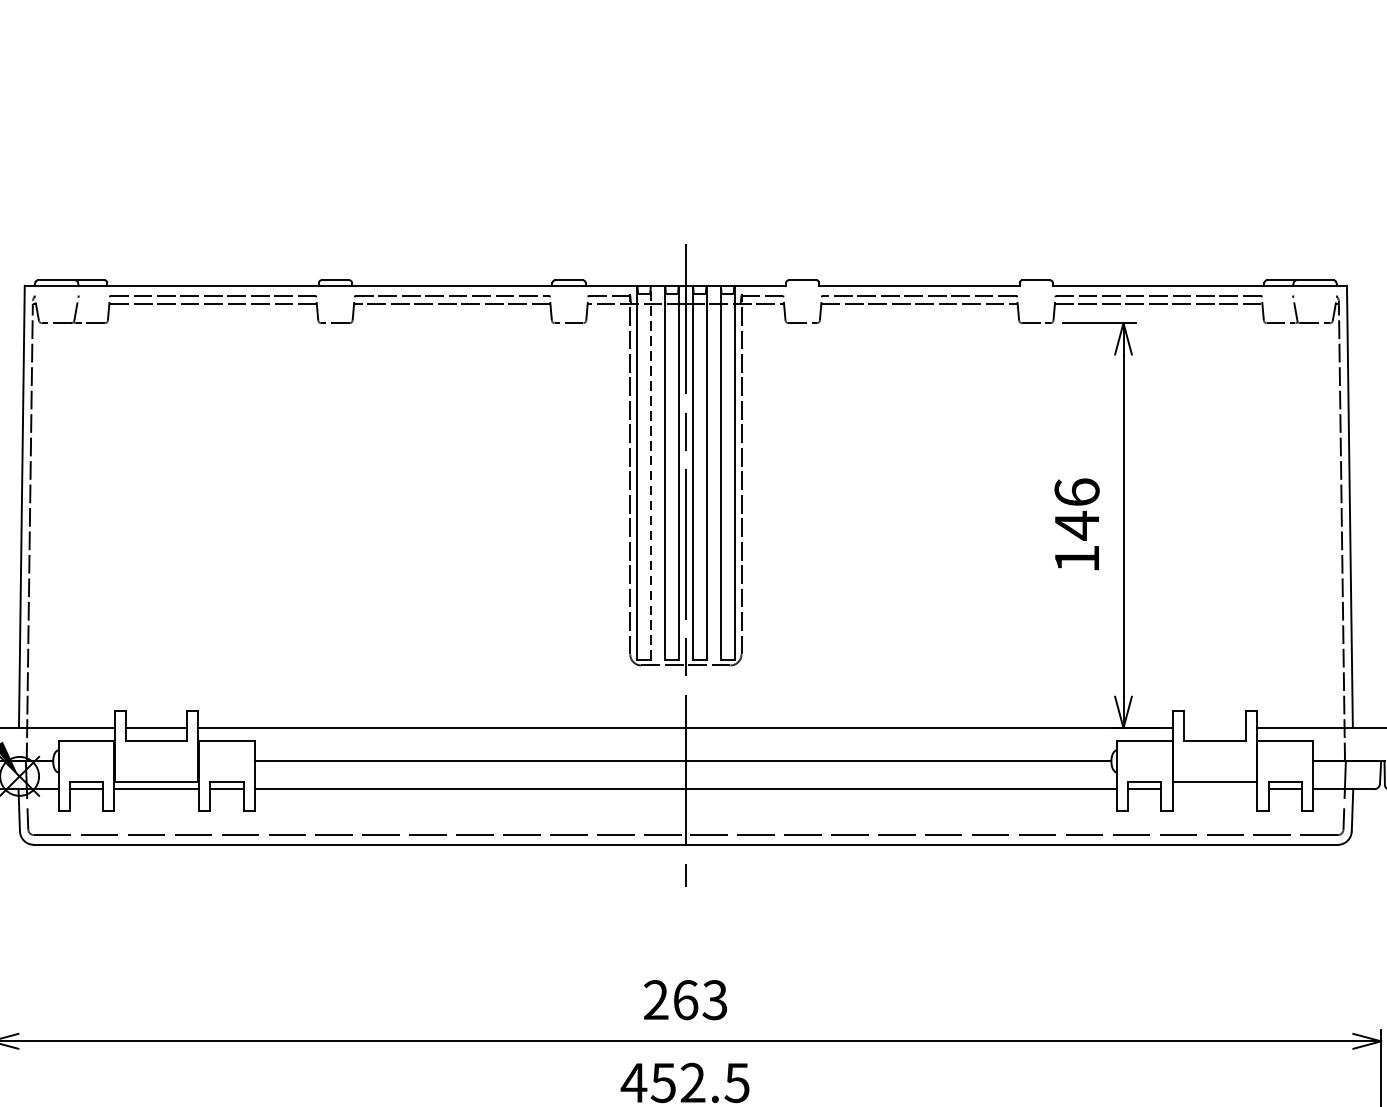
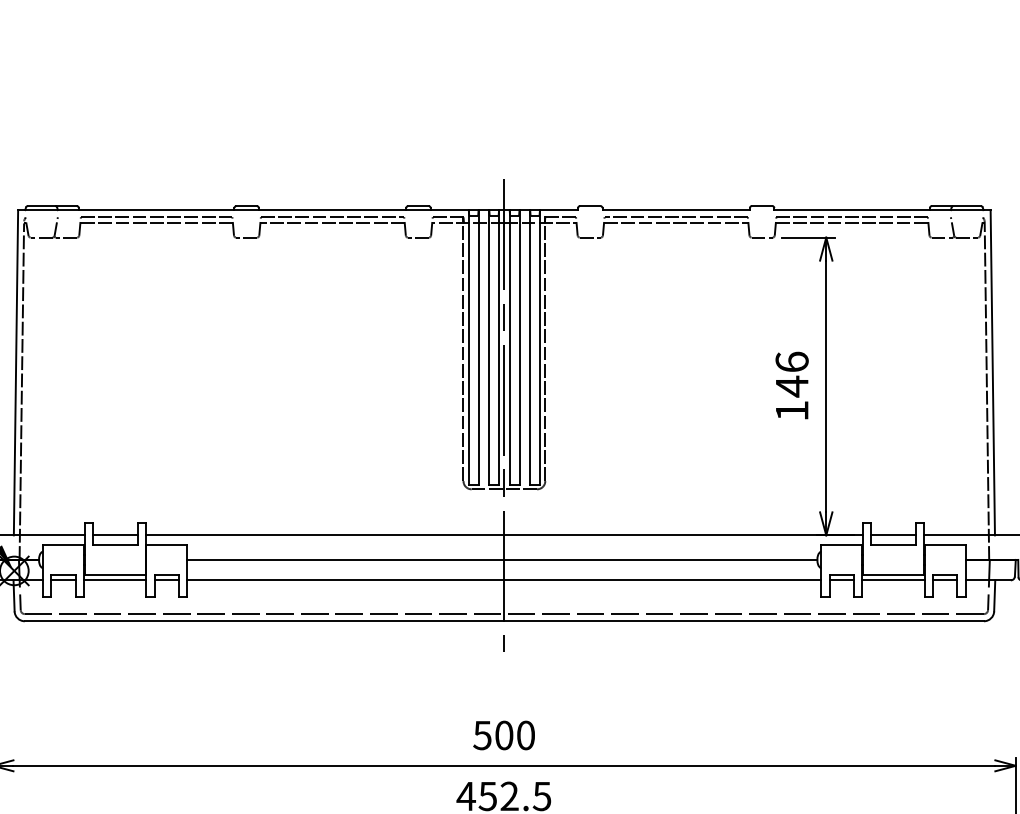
line: (650, 472) -> (478, 347), dashed -> solid
line: (1214, 728) -> (893, 535), added
line: (1214, 789) -> (893, 580), added
text: (684, 1000) -> (503, 735), 263 -> 500

